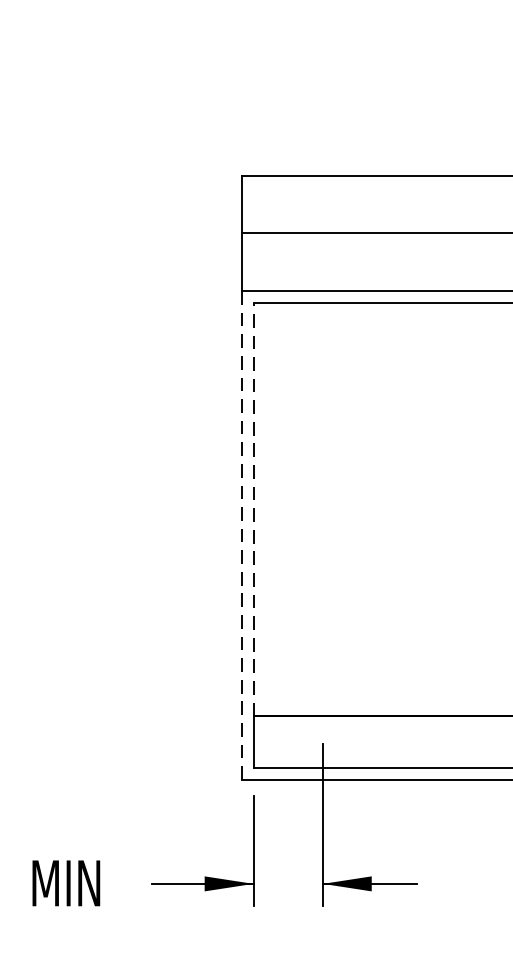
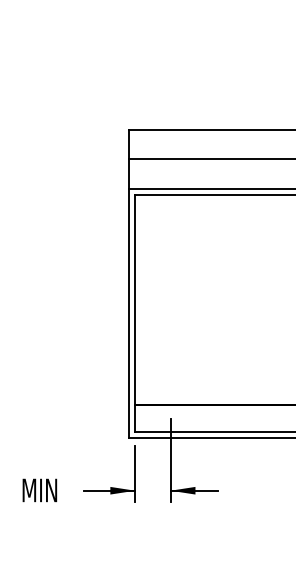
line: (254, 508) -> (135, 299), dashed -> solid
line: (242, 534) -> (129, 312), dashed -> solid

